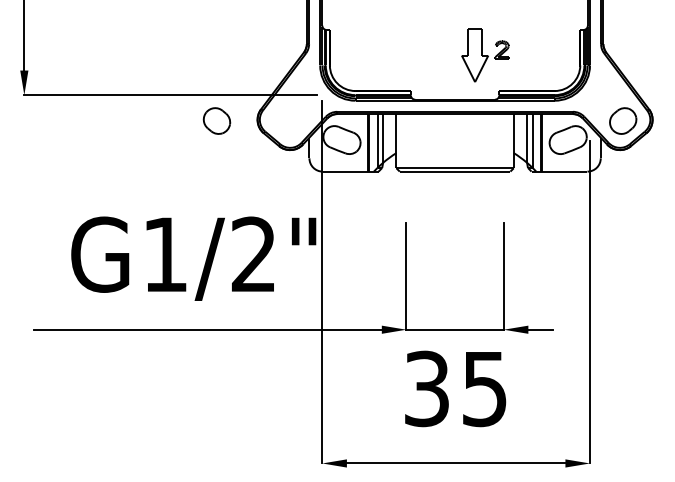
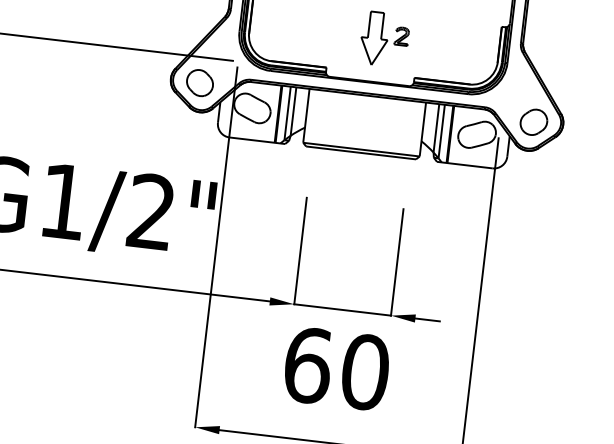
part: (485, 55) -> (384, 39), moved
part: (216, 120) -> (199, 82), moved
text: (455, 388) -> (336, 368), 35 -> 60

